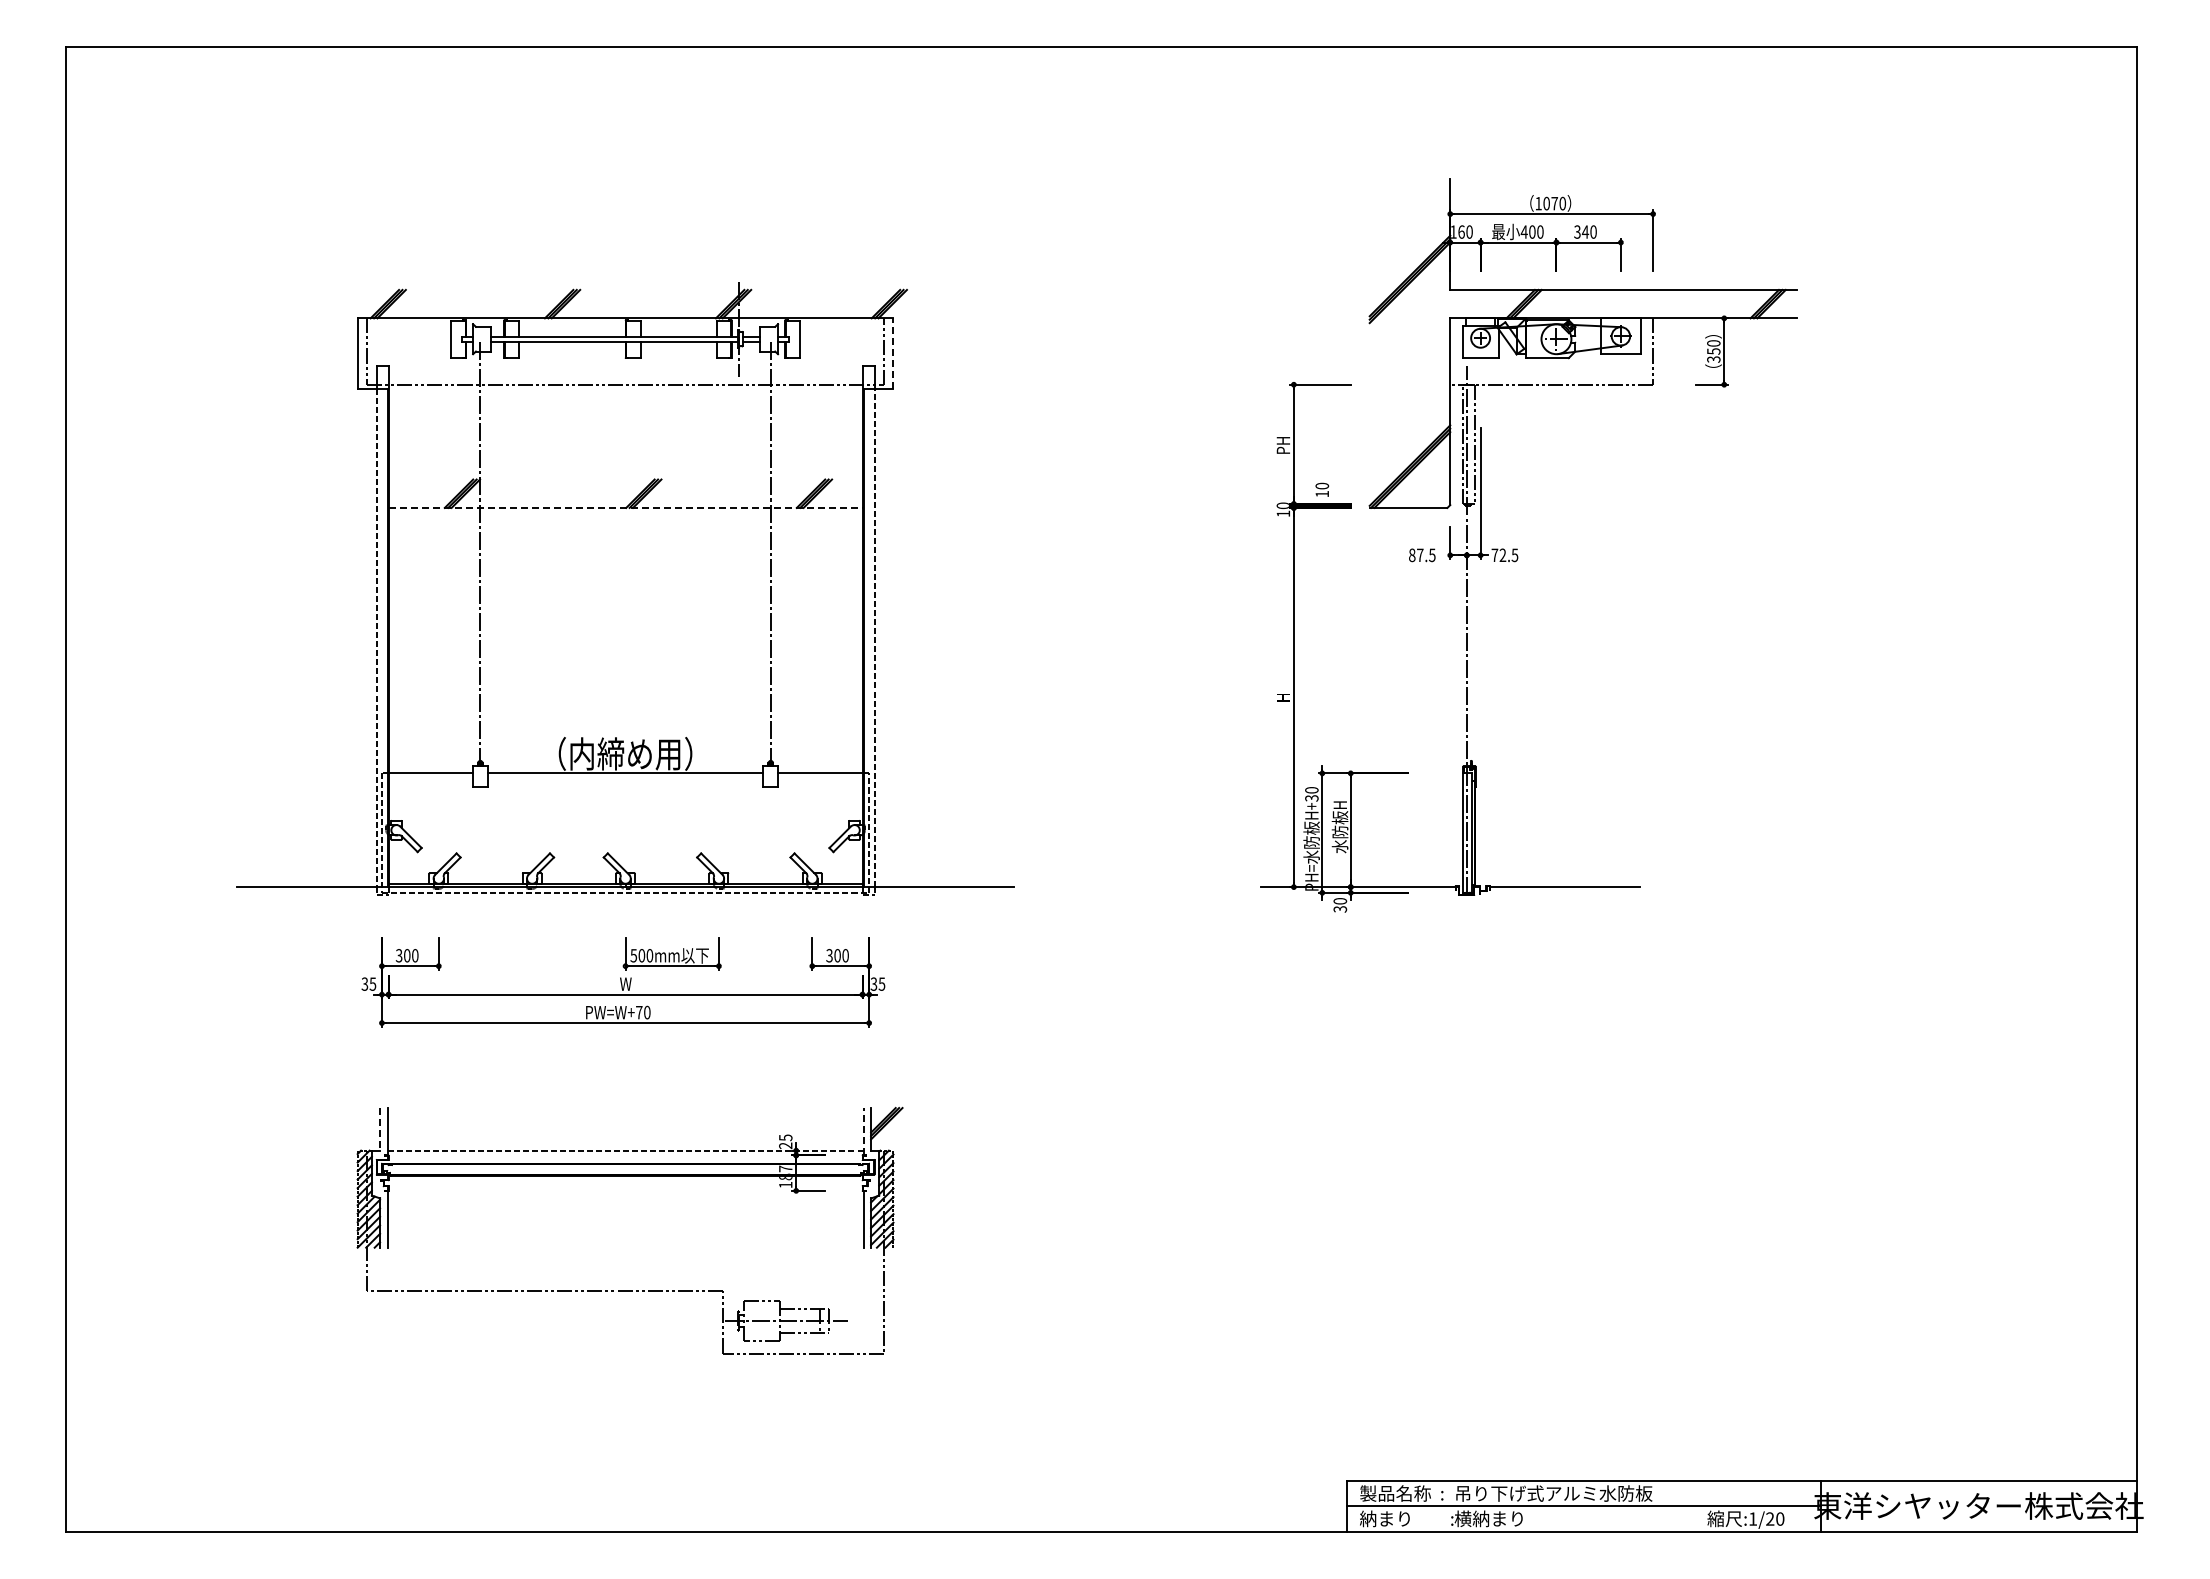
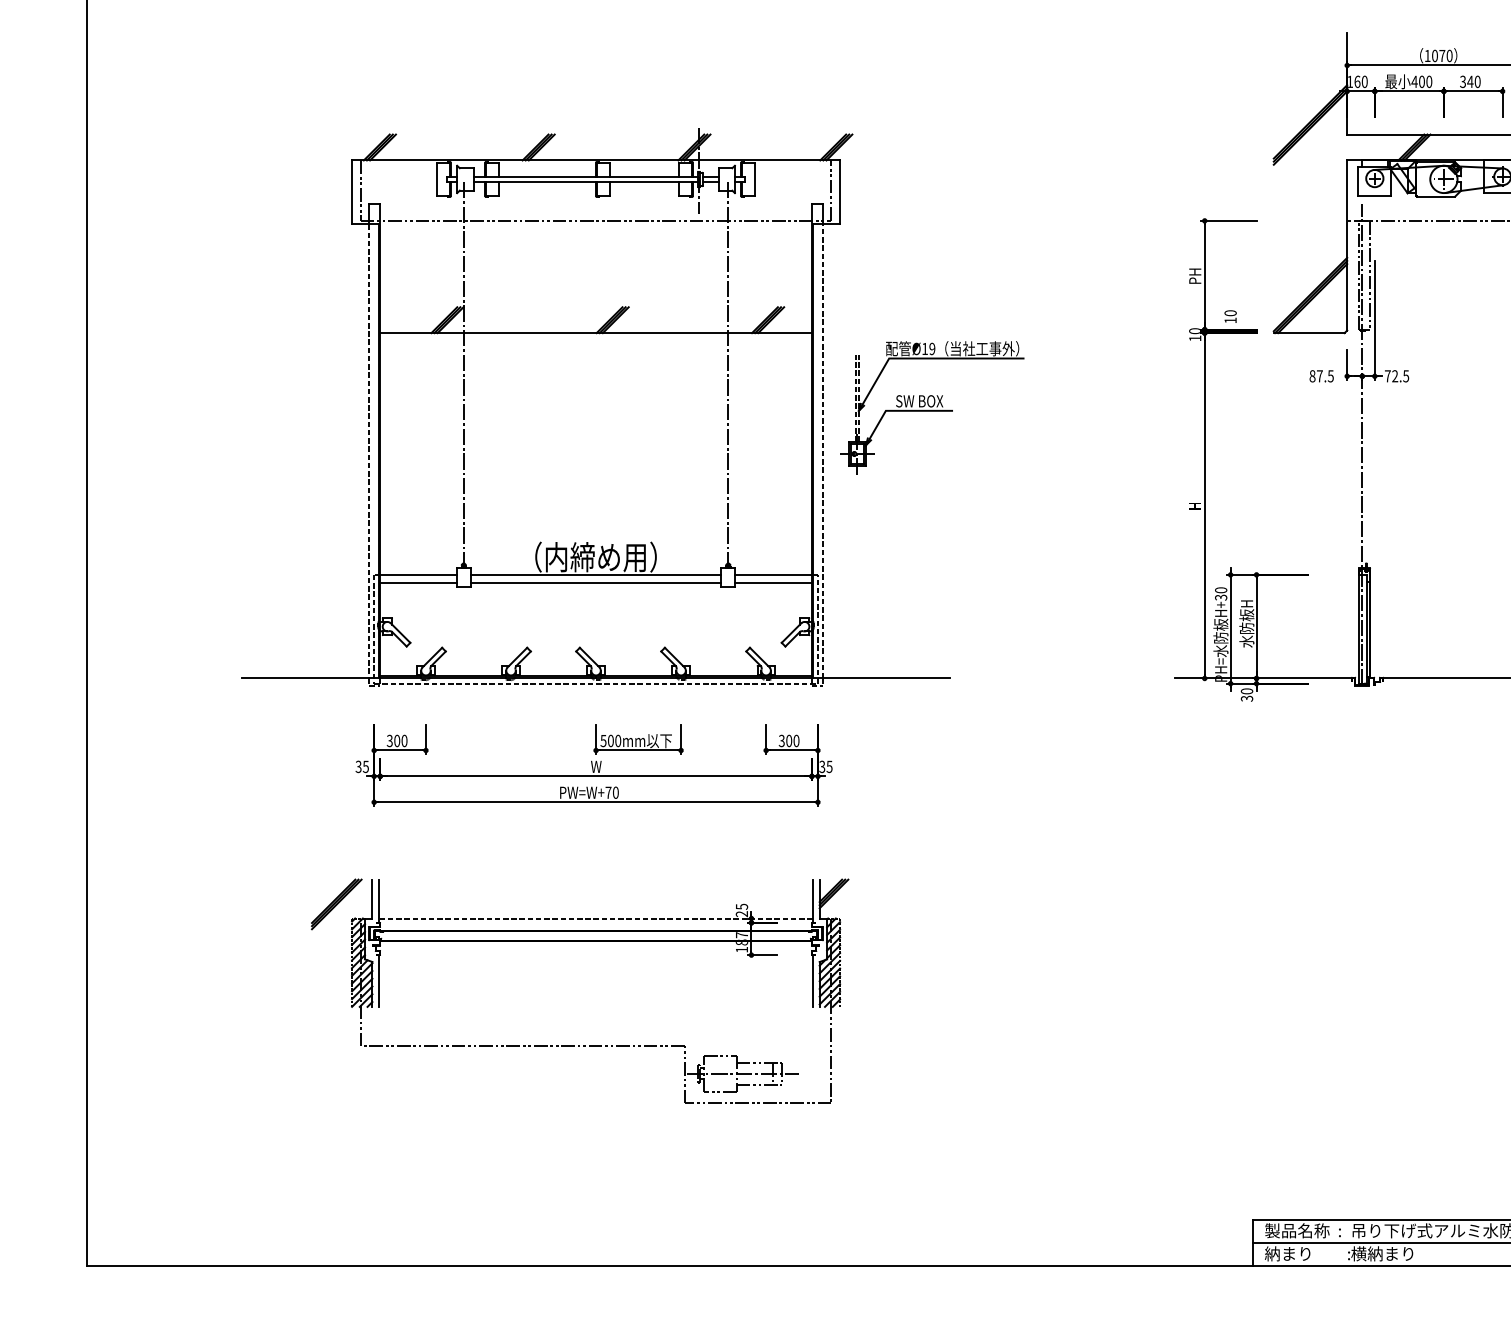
line: (893, 352) -> (840, 191), dashed -> solid
line: (625, 507) -> (595, 332), dashed -> solid
part: (994, 589) -> (932, 407), added
line: (430, 782) -> (418, 583), added
line: (625, 782) -> (595, 583), added
line: (820, 782) -> (773, 583), added
line: (380, 1129) -> (372, 899), dashed -> solid
line: (863, 1131) -> (812, 901), dashed -> solid
part: (340, 1134) -> (336, 903), added

